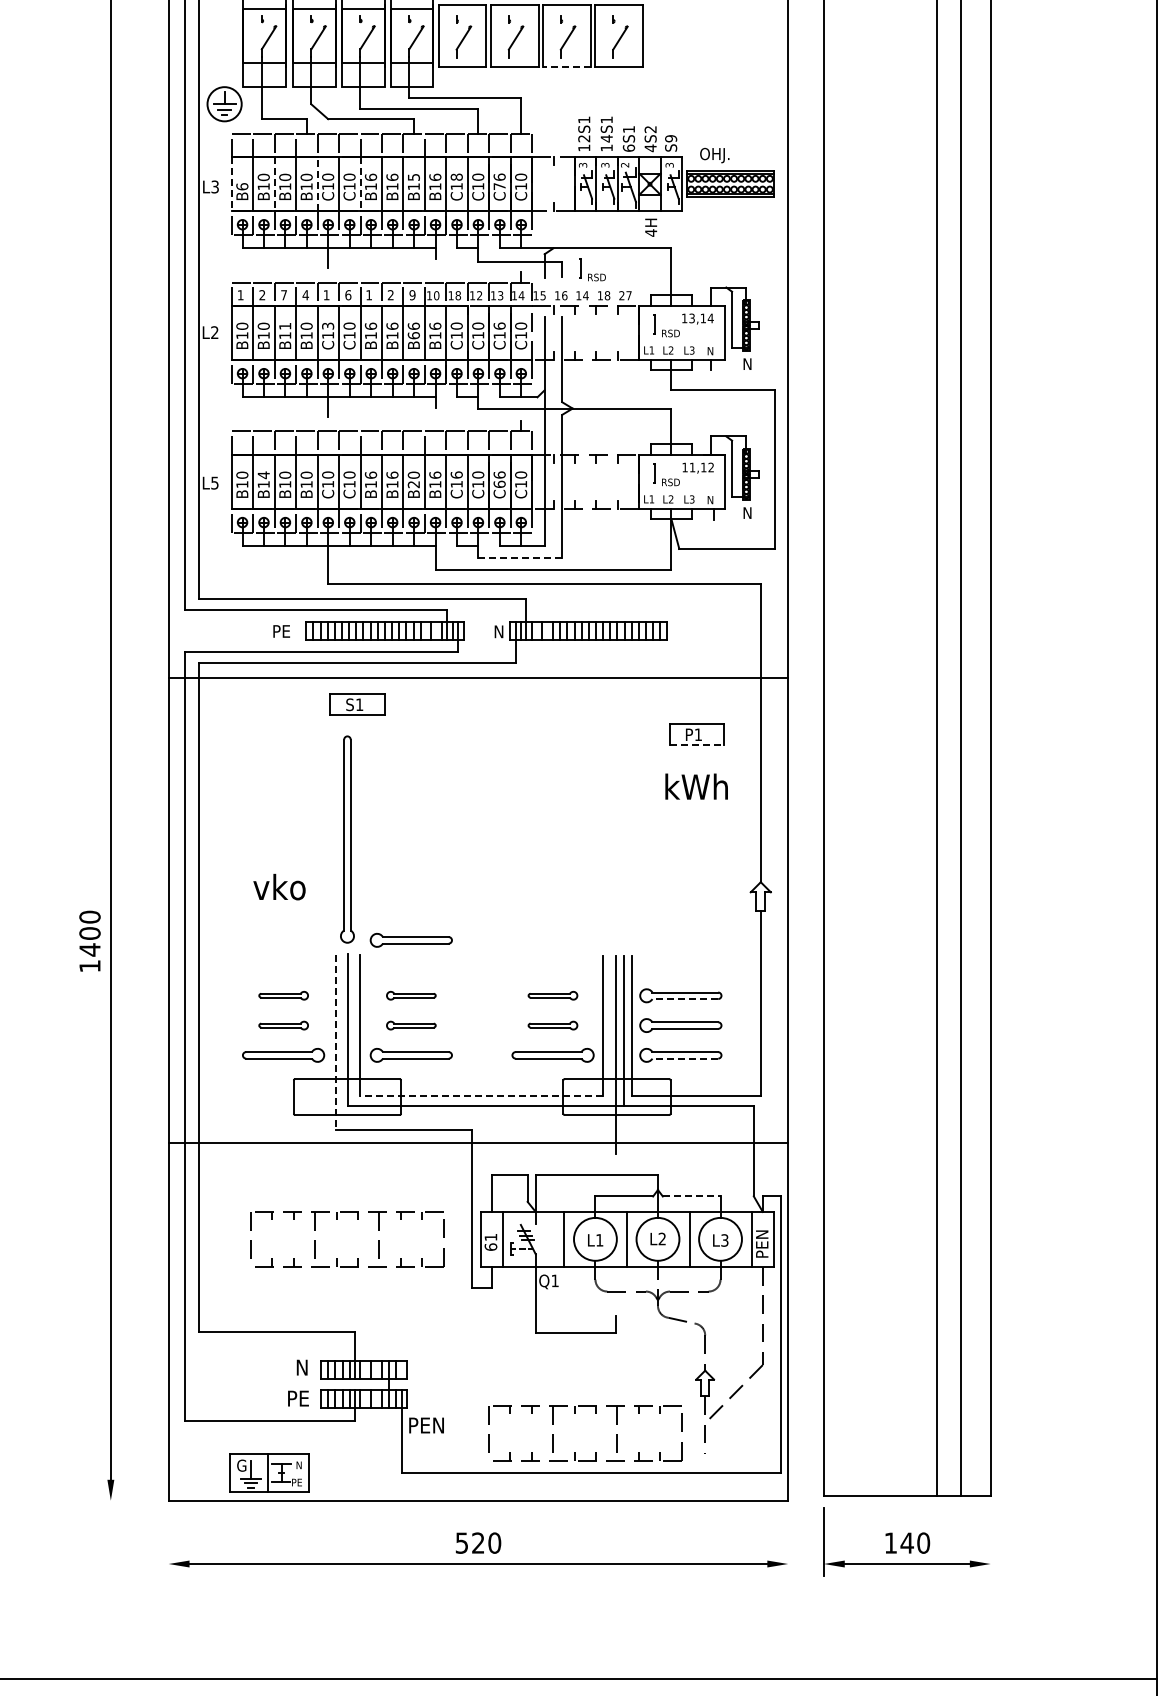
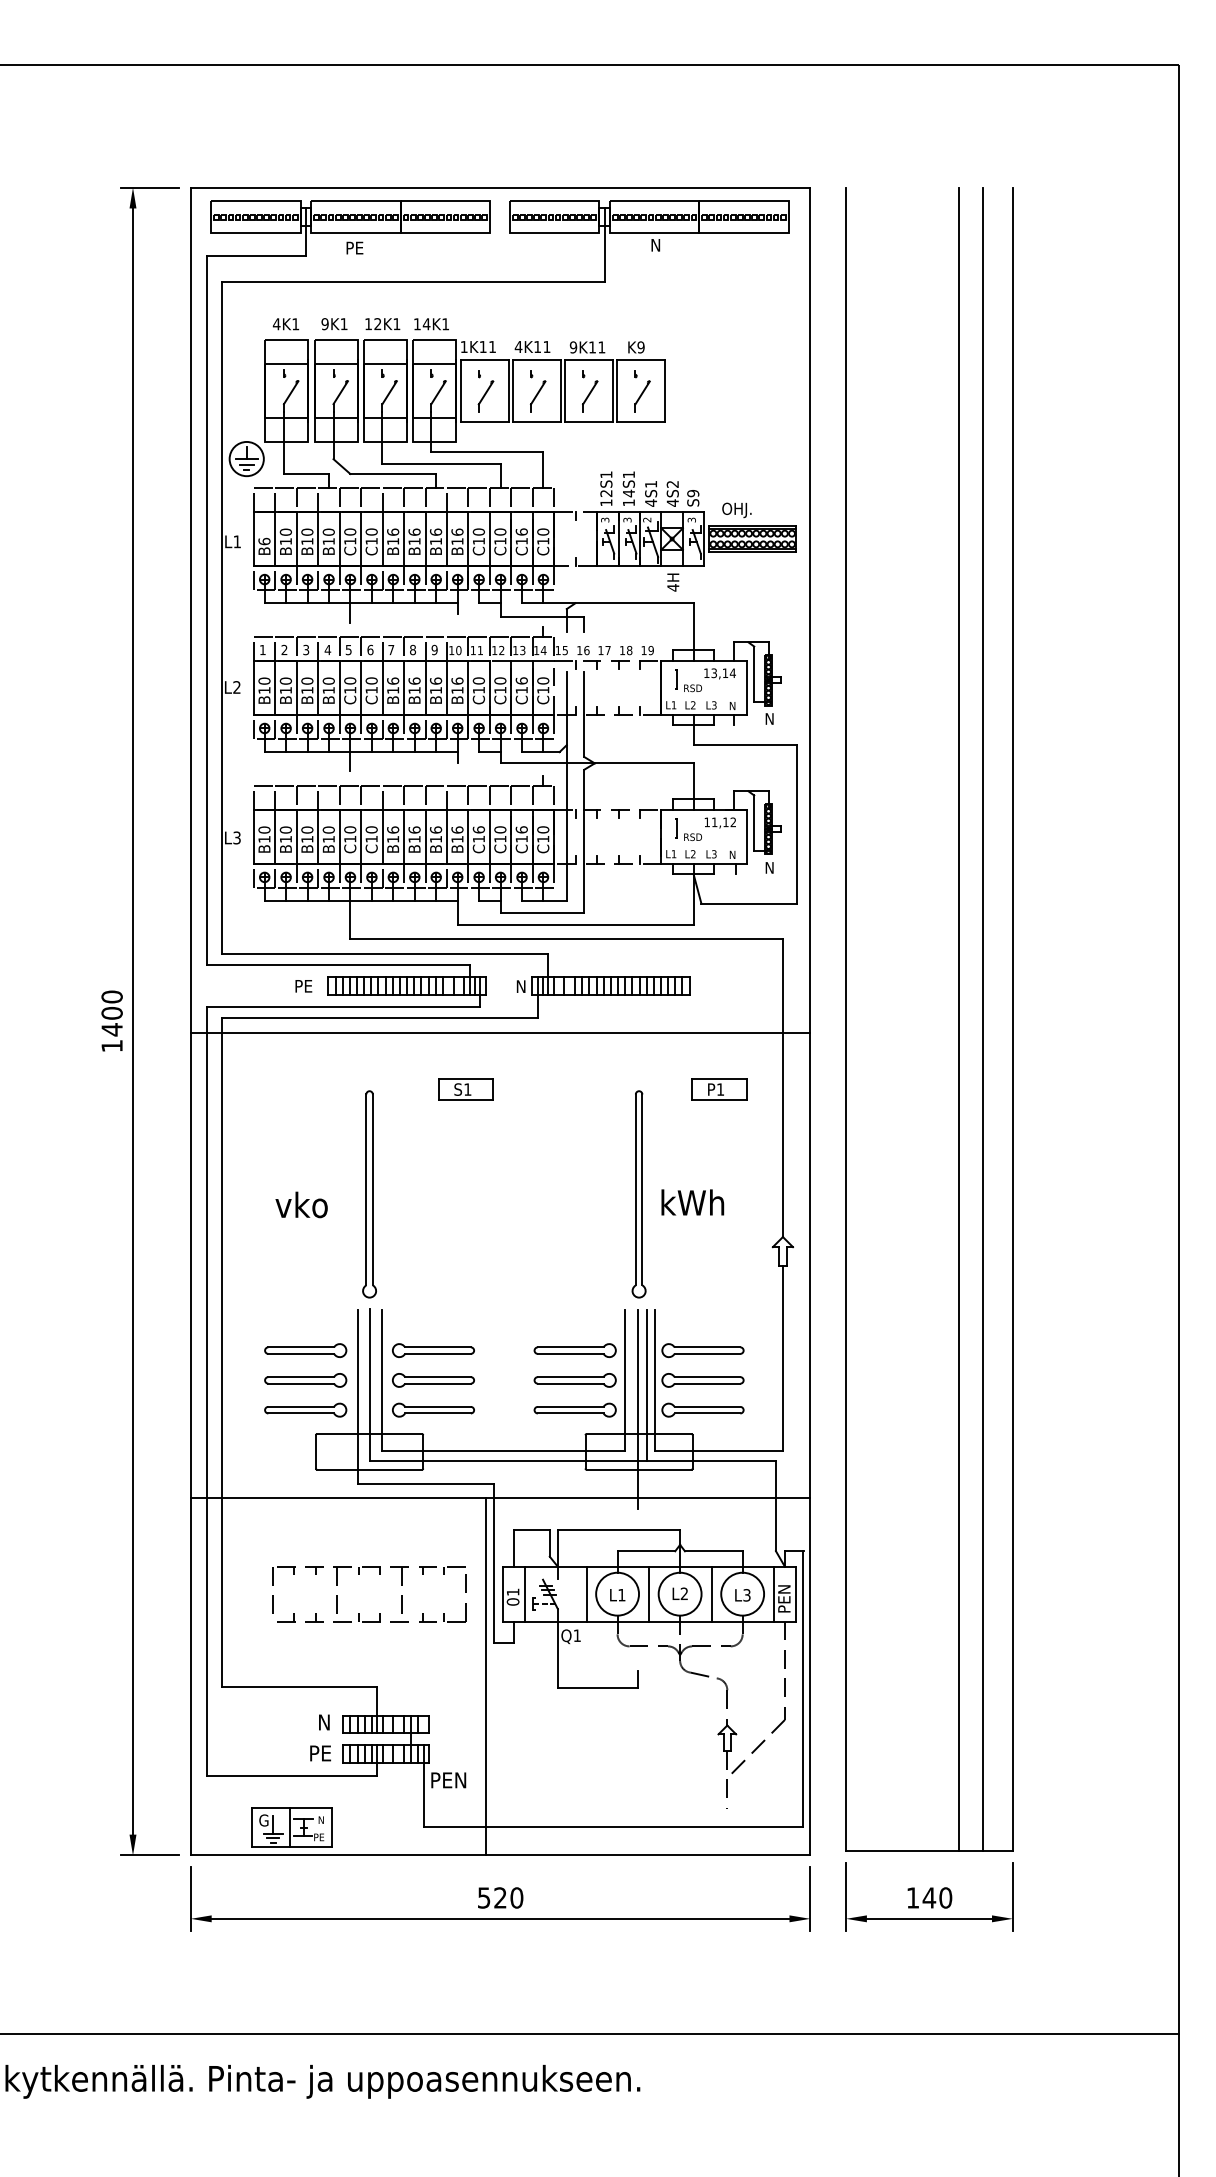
line: (566, 67) -> (588, 422), dashed -> solid
text: (629, 147) -> (651, 502), 6S1 -> 4S1
text: (413, 176) -> (435, 531), B15 -> B16
text: (456, 176) -> (478, 531), C18 -> C10
line: (231, 184) -> (253, 539), dashed -> solid
line: (274, 184) -> (296, 539), dashed -> solid
line: (317, 184) -> (339, 539), dashed -> solid
line: (360, 184) -> (382, 539), dashed -> solid
text: (214, 186) -> (236, 541), L3 -> L1
text: (499, 186) -> (521, 541), C76 -> C16
part: (592, 269) -> (614, 624), removed
text: (284, 294) -> (306, 649), 7 -> 3
text: (326, 295) -> (348, 650), 1 -> 5
text: (369, 295) -> (391, 650), 1 -> 7
text: (391, 295) -> (413, 650), 2 -> 8
text: (458, 295) -> (480, 650), 18 -> 11
text: (585, 295) -> (607, 650), 14 -> 17
text: (625, 295) -> (647, 650), 27 -> 19
text: (285, 325) -> (307, 680), B11 -> B10
text: (328, 325) -> (350, 680), C13 -> C10
text: (413, 335) -> (435, 690), B66 -> B16
text: (263, 474) -> (285, 829), B14 -> B10
text: (413, 479) -> (435, 834), B20 -> B16
text: (214, 482) -> (236, 837), L5 -> L3
text: (499, 483) -> (521, 838), C66 -> C16
line: (520, 557) -> (542, 912), dashed -> solid
part: (357, 704) -> (465, 1089), moved
line: (697, 745) -> (719, 1100), dashed -> solid
text: (696, 786) -> (692, 1202), moved
part: (616, 839) -> (638, 1194), added
text: (279, 886) -> (301, 1204), moved
part: (411, 939) -> (433, 1294), removed
text: (89, 940) -> (111, 1020), moved
part: (283, 995) -> (305, 1350), size x1.67
part: (411, 995) -> (433, 1350), size x1.67
part: (552, 995) -> (574, 1350), size x1.67
line: (685, 998) -> (707, 1353), dashed -> solid
part: (283, 1025) -> (305, 1380), size x1.67
part: (411, 1025) -> (433, 1380), size x1.67
part: (552, 1025) -> (574, 1380), size x1.67
line: (336, 1042) -> (358, 1397), dashed -> solid
line: (685, 1058) -> (707, 1413), dashed -> solid
line: (481, 1096) -> (503, 1451), dashed -> solid
line: (691, 1196) -> (713, 1551), dashed -> solid
text: (490, 1246) -> (512, 1601), 61 -> 01
line: (464, 1321) -> (486, 1676), added
part: (575, 1452) -> (597, 1807), removed
line: (127, 1500) -> (149, 1855), added
line: (990, 1541) -> (1012, 1896), added
line: (168, 1543) -> (190, 1898), added
line: (788, 1543) -> (810, 1898), added

